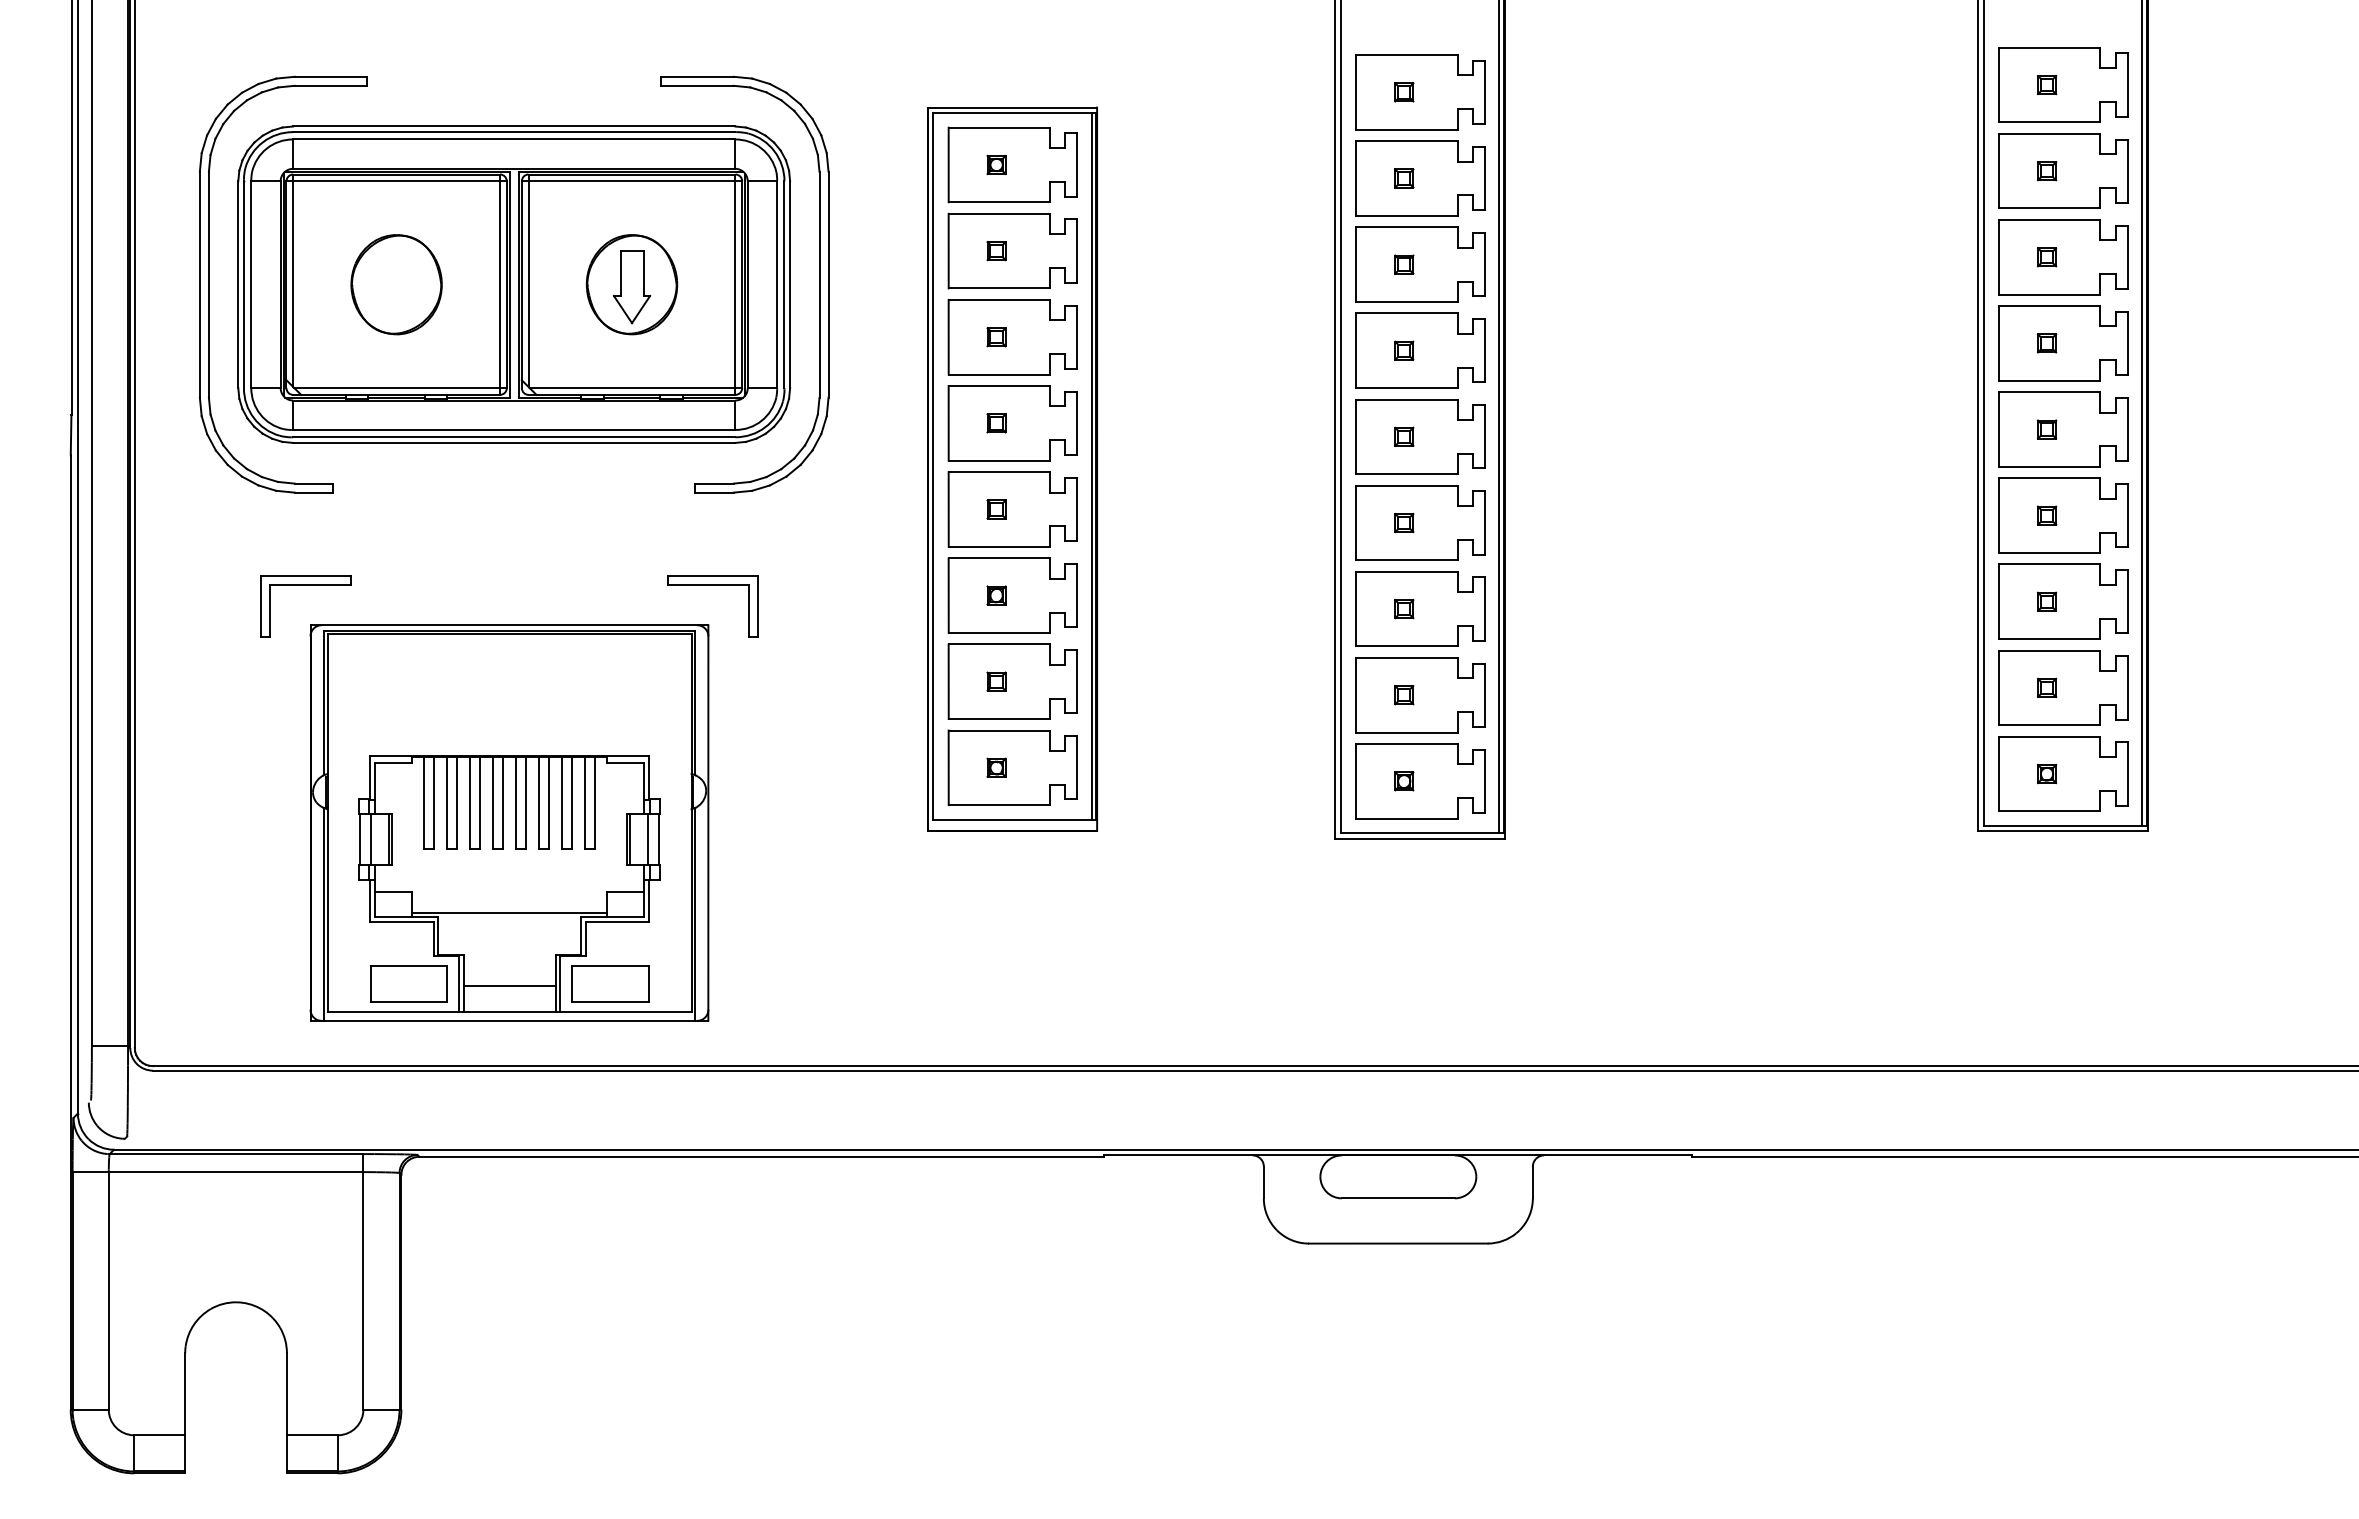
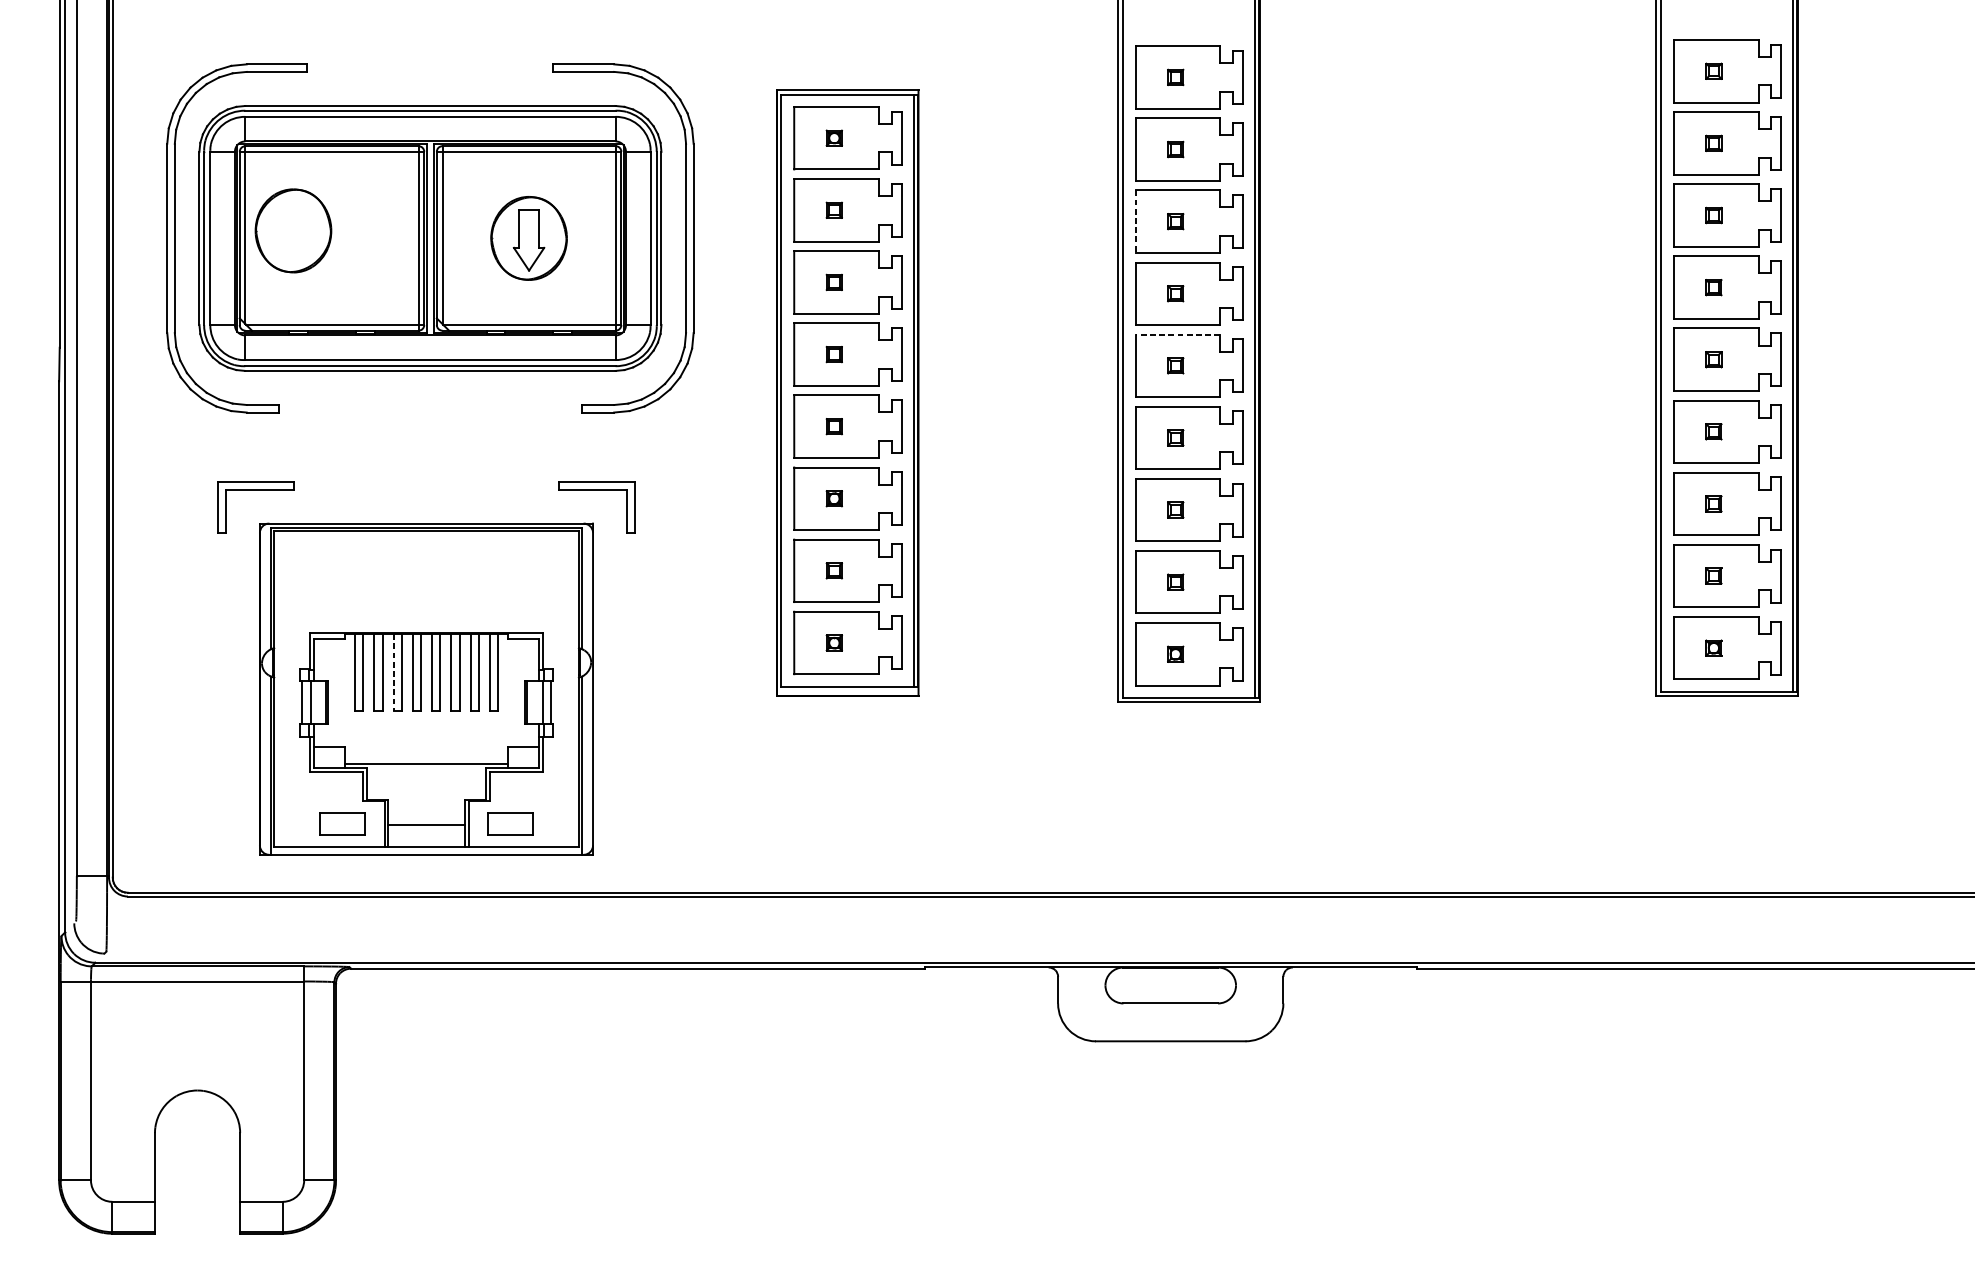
line: (1356, 265) -> (1135, 222), solid -> dashed
part: (396, 284) -> (293, 230), moved
line: (1406, 399) -> (1177, 334), solid -> dashed
line: (470, 802) -> (393, 672), solid -> dashed
part: (408, 983) -> (341, 823), size x0.7
part: (610, 983) -> (511, 823), size x0.7

